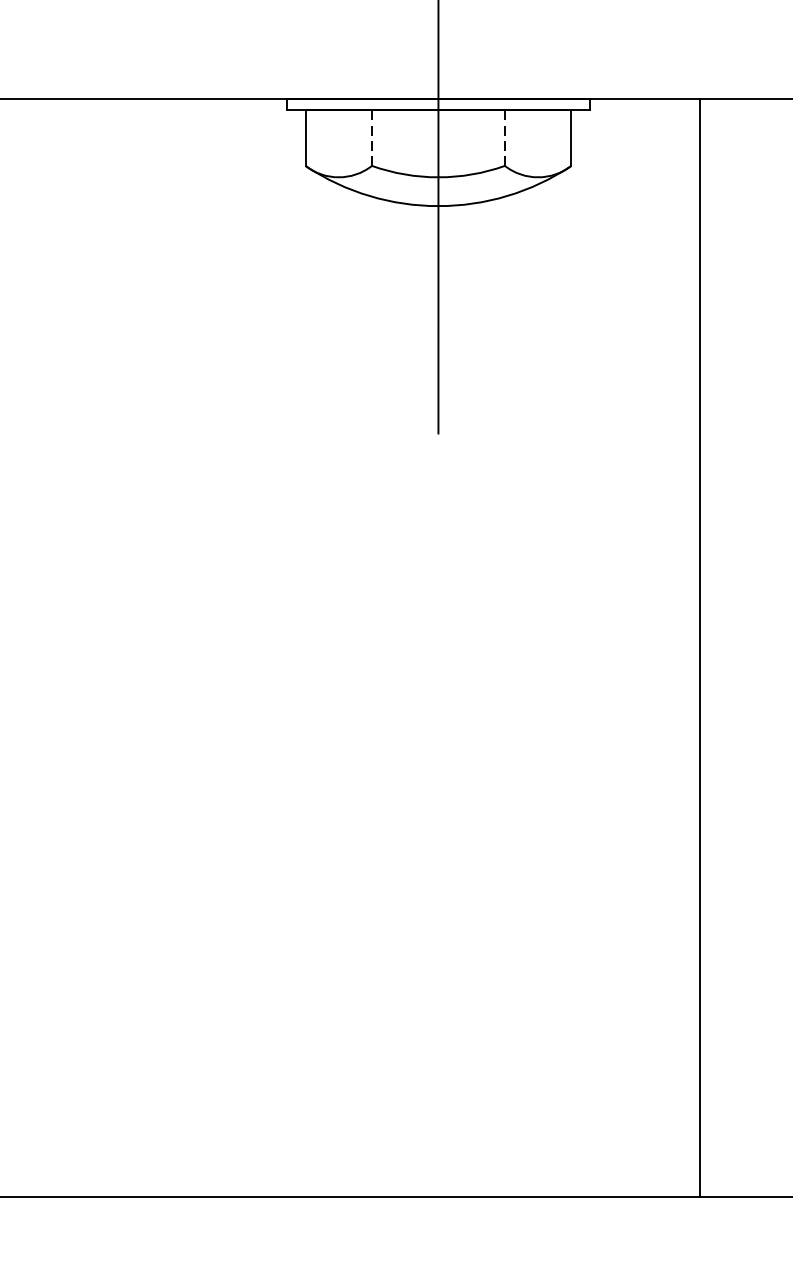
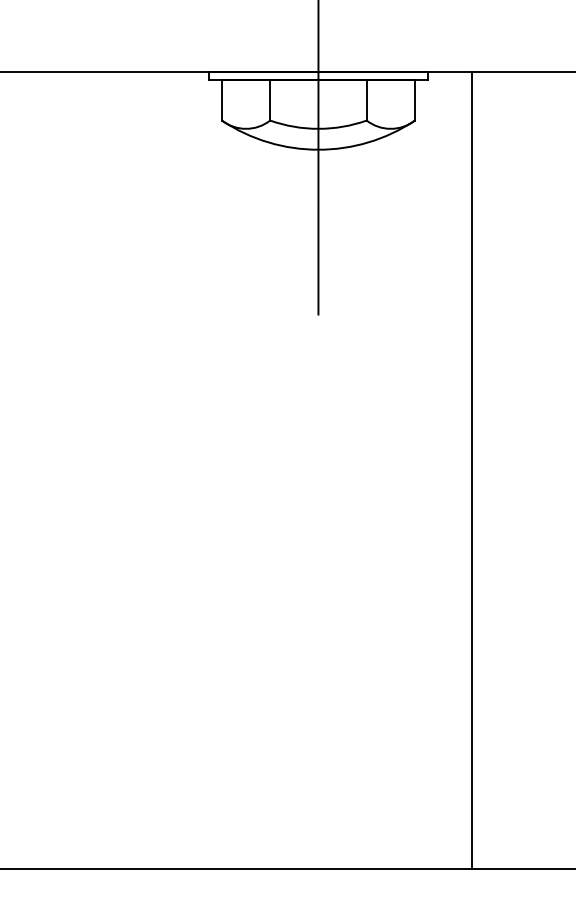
line: (372, 136) -> (270, 99), dashed -> solid
line: (504, 136) -> (366, 99), dashed -> solid
line: (700, 647) -> (472, 470), moved

